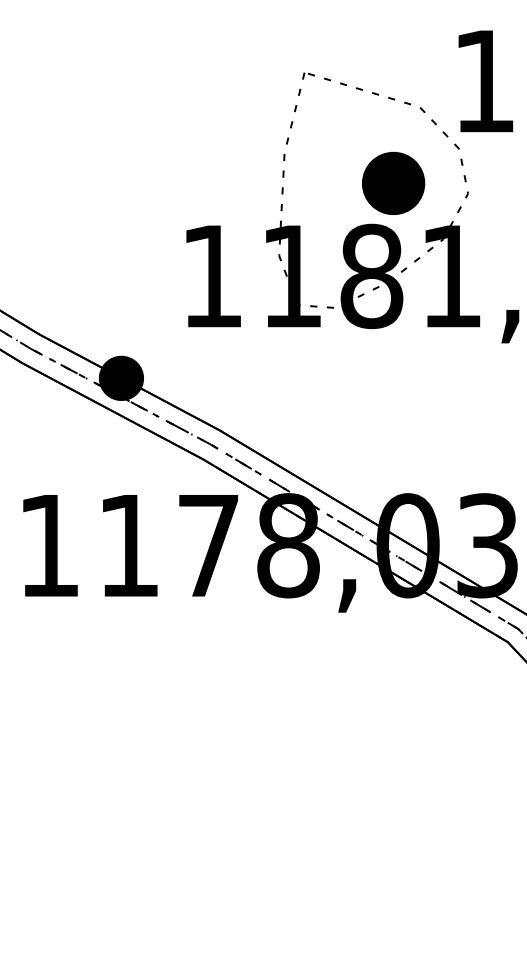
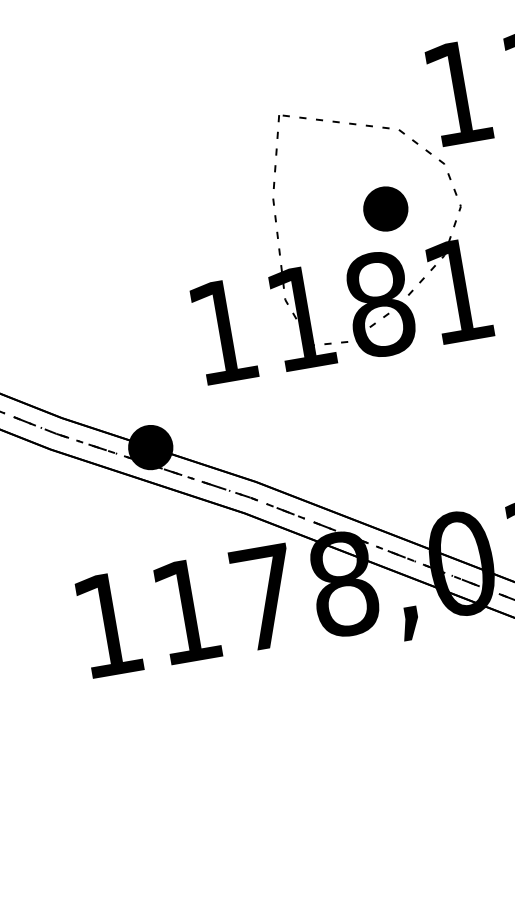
part: (393, 182) -> (385, 208), size x0.71

